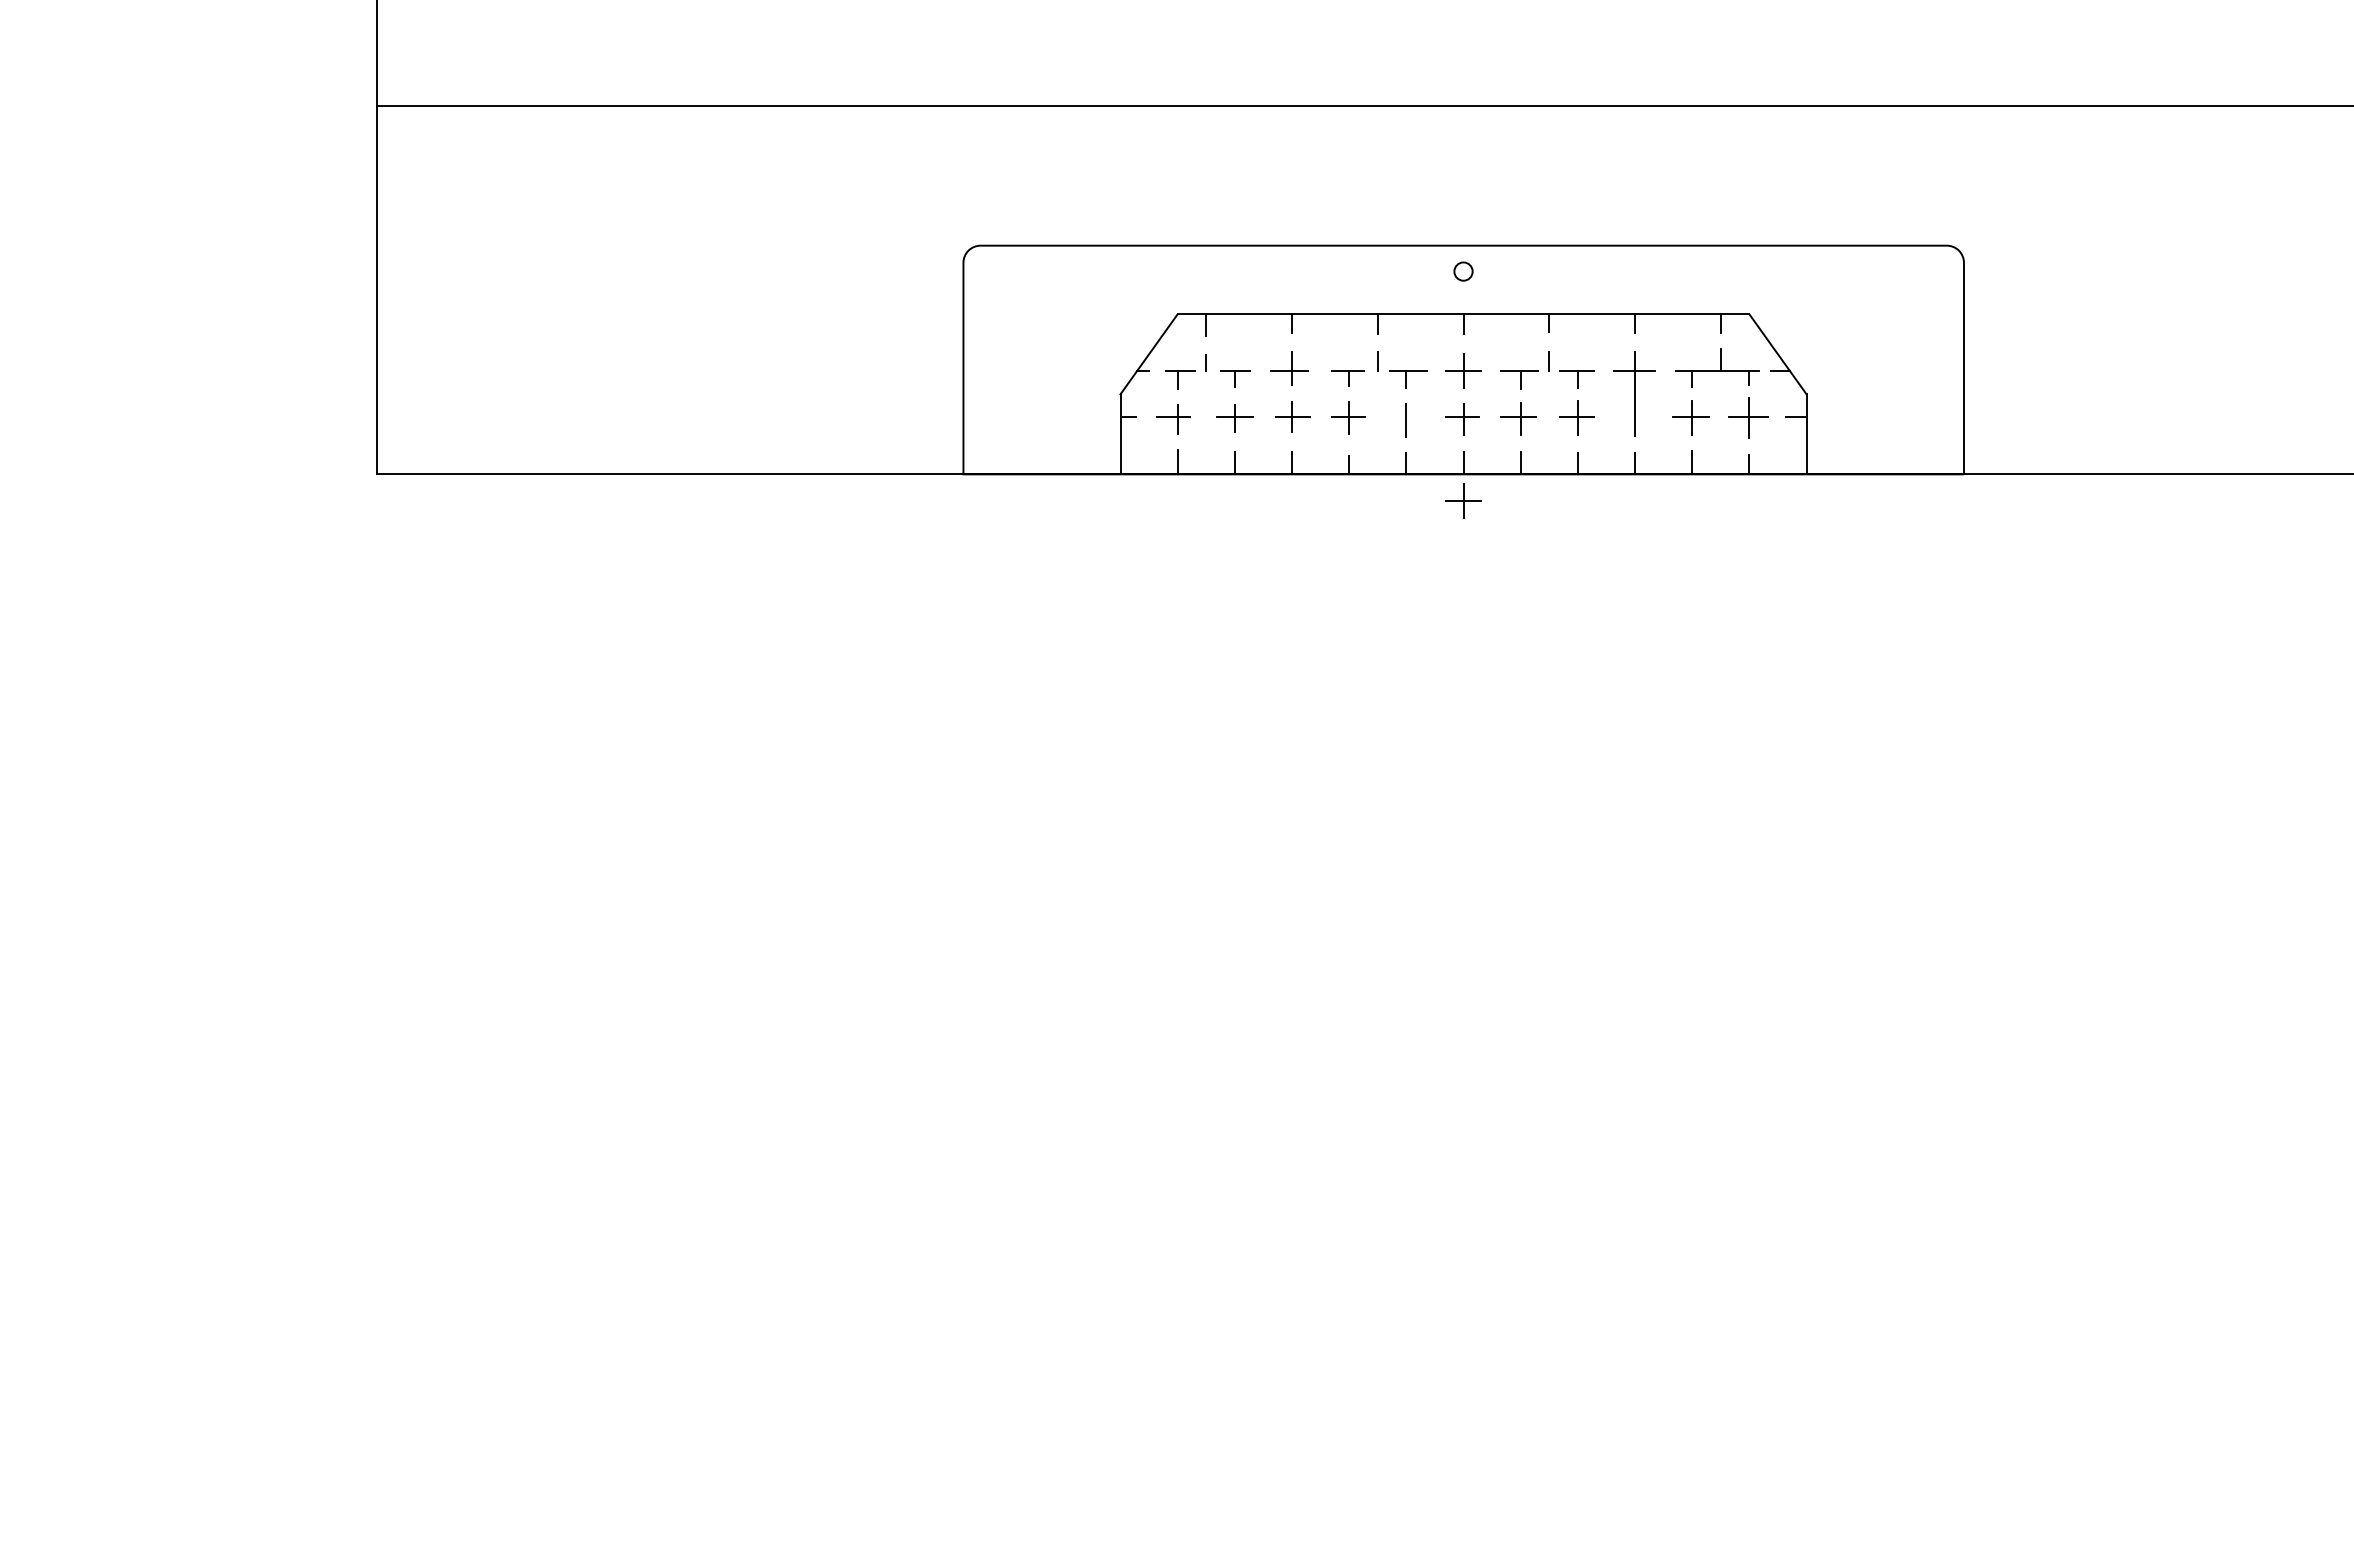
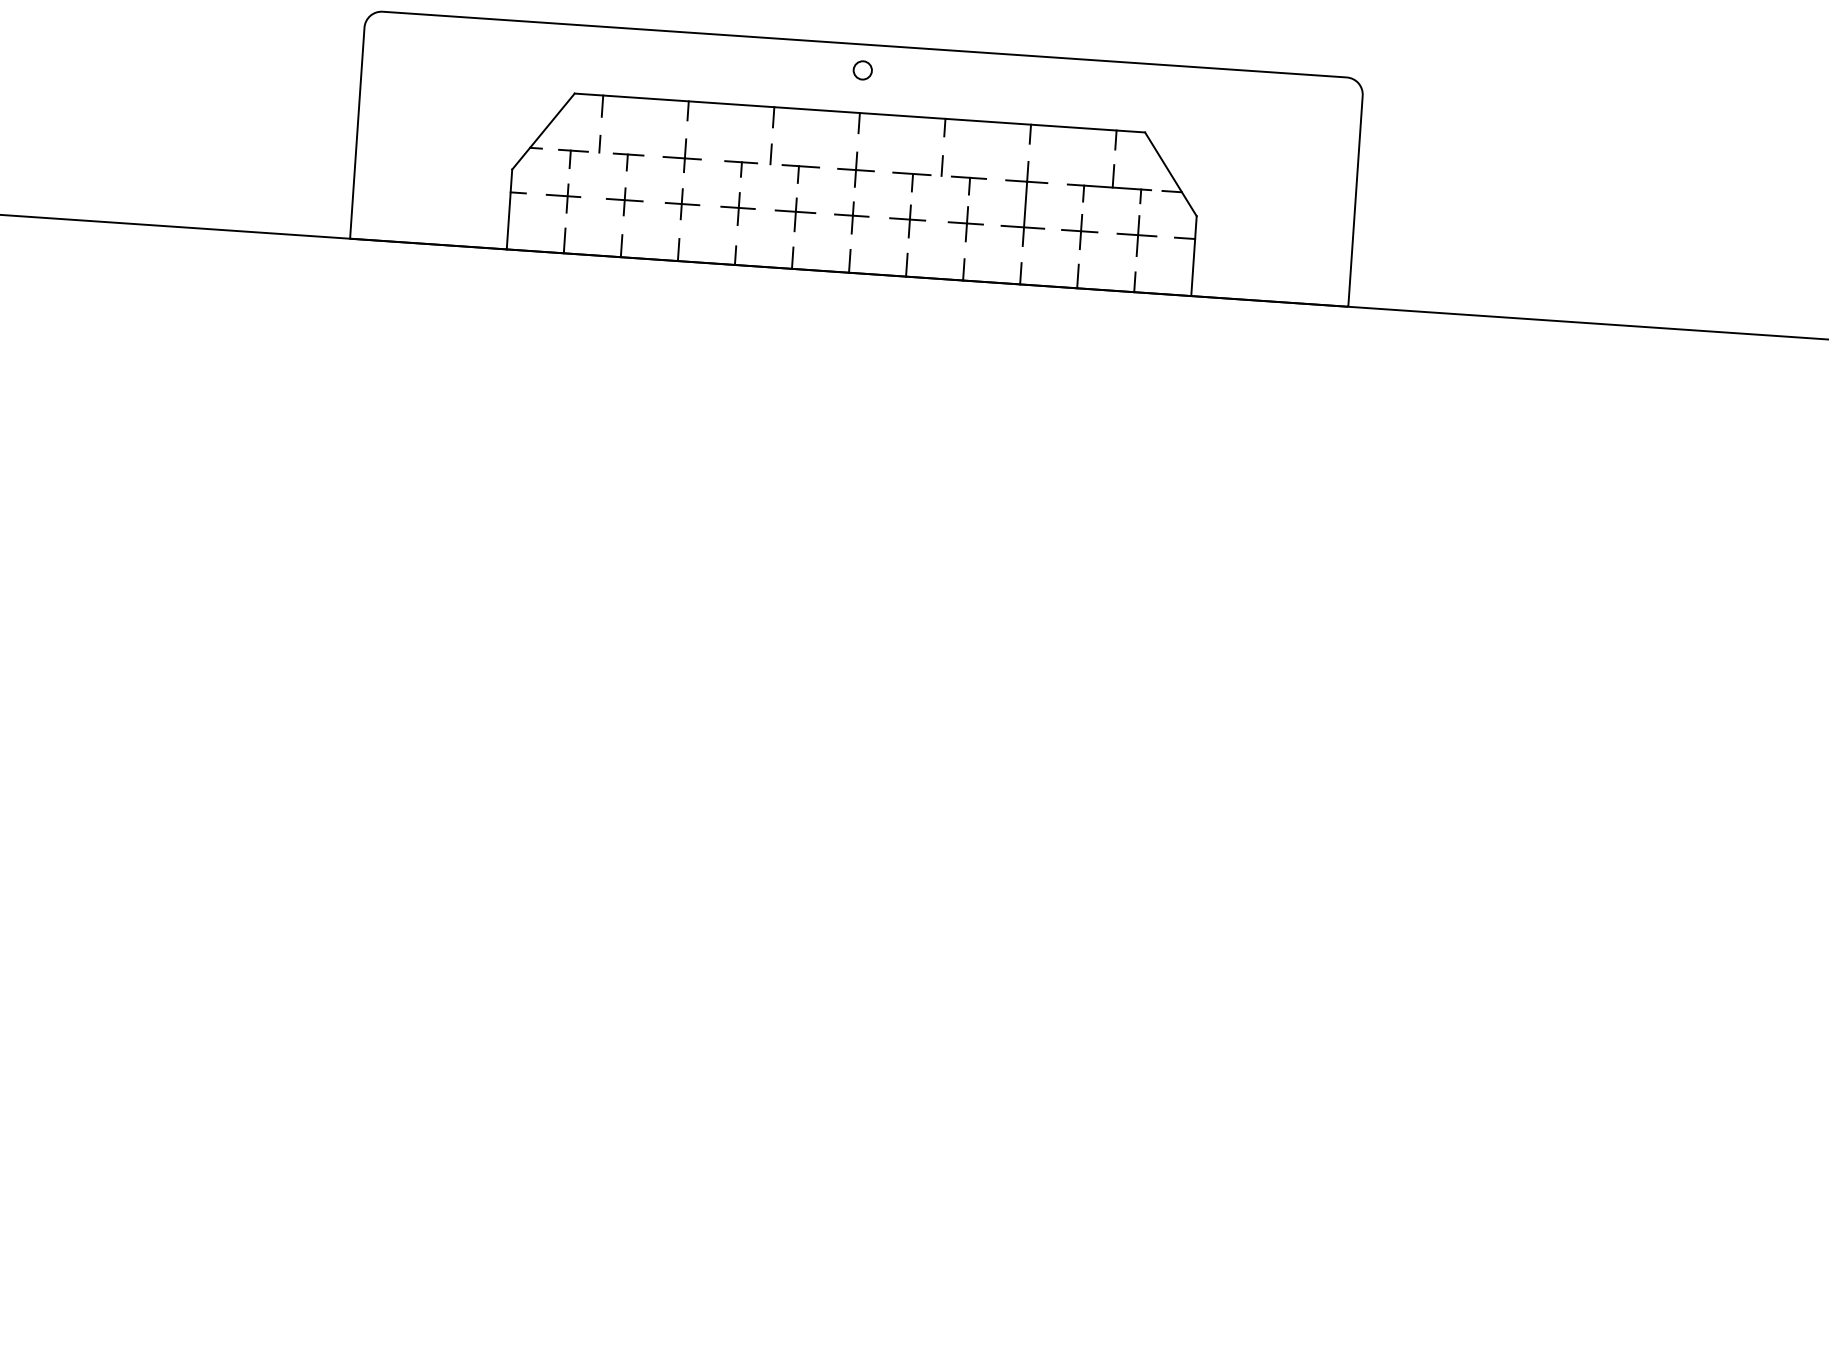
line: (1405, 417) -> (794, 212), added
line: (1633, 417) -> (1022, 227), added
part: (1463, 500) -> (847, 298), removed

